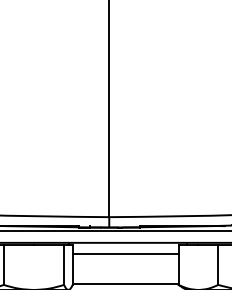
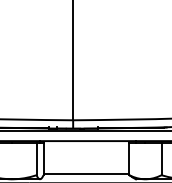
line: (125, 253) -> (86, 149), removed

